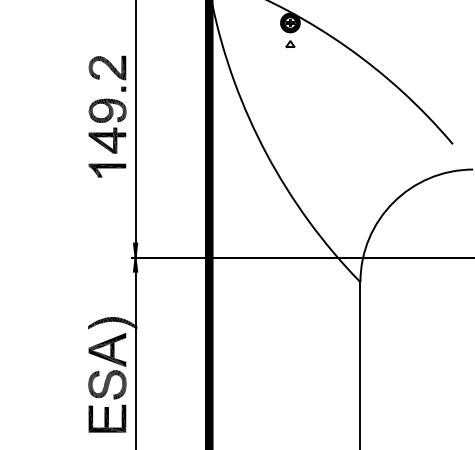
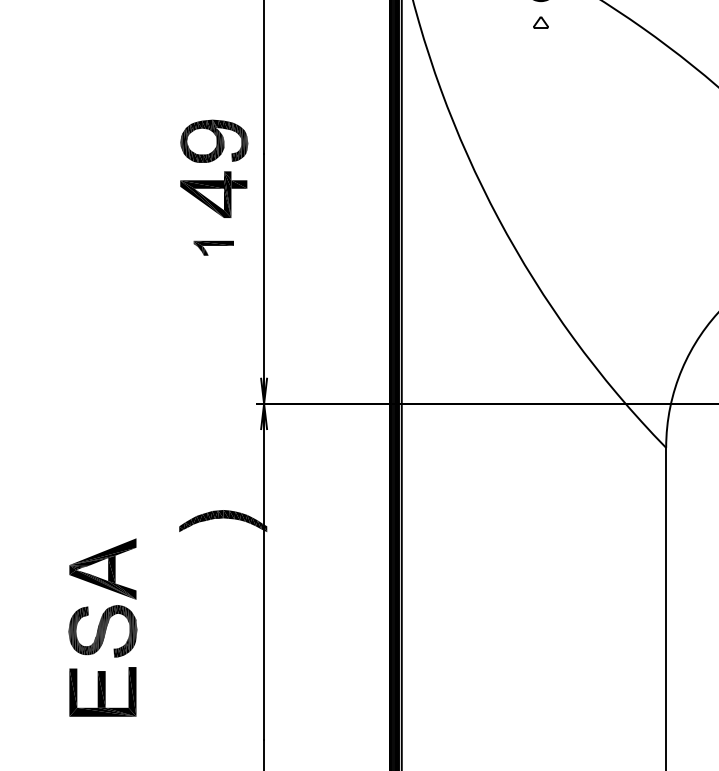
part: (107, 73) -> (213, 74), removed
part: (107, 170) -> (213, 248), size x0.6
part: (107, 382) -> (103, 627), moved

